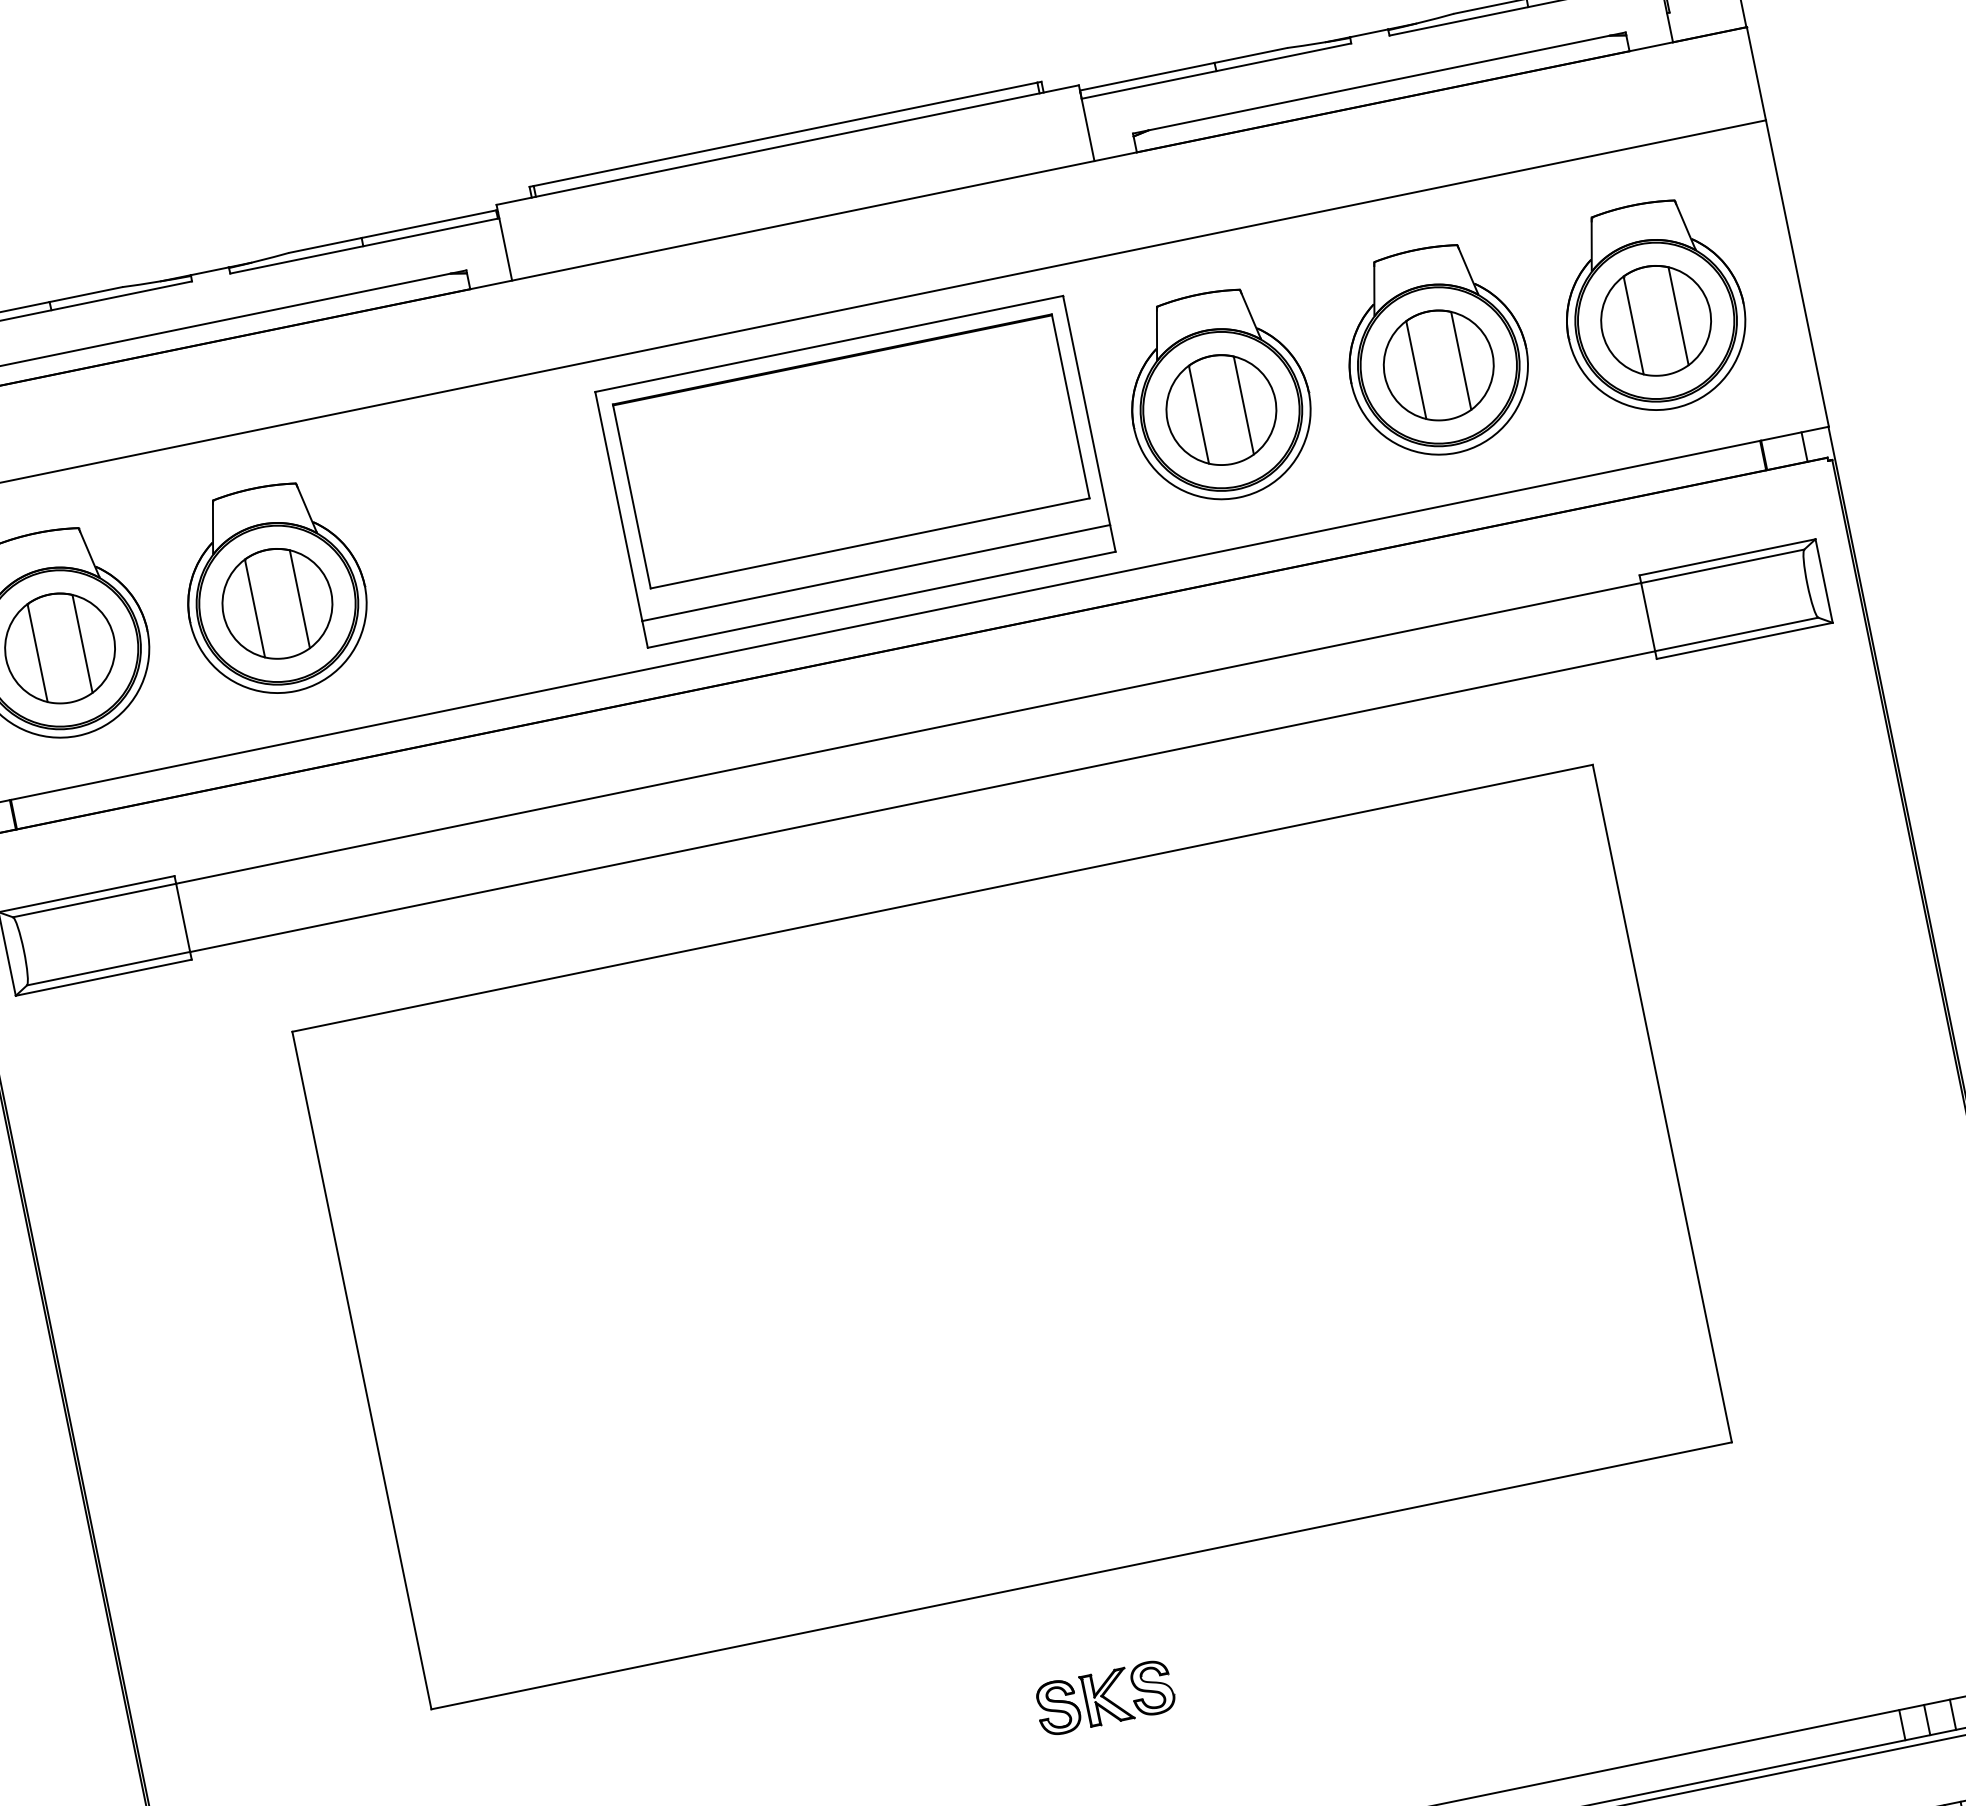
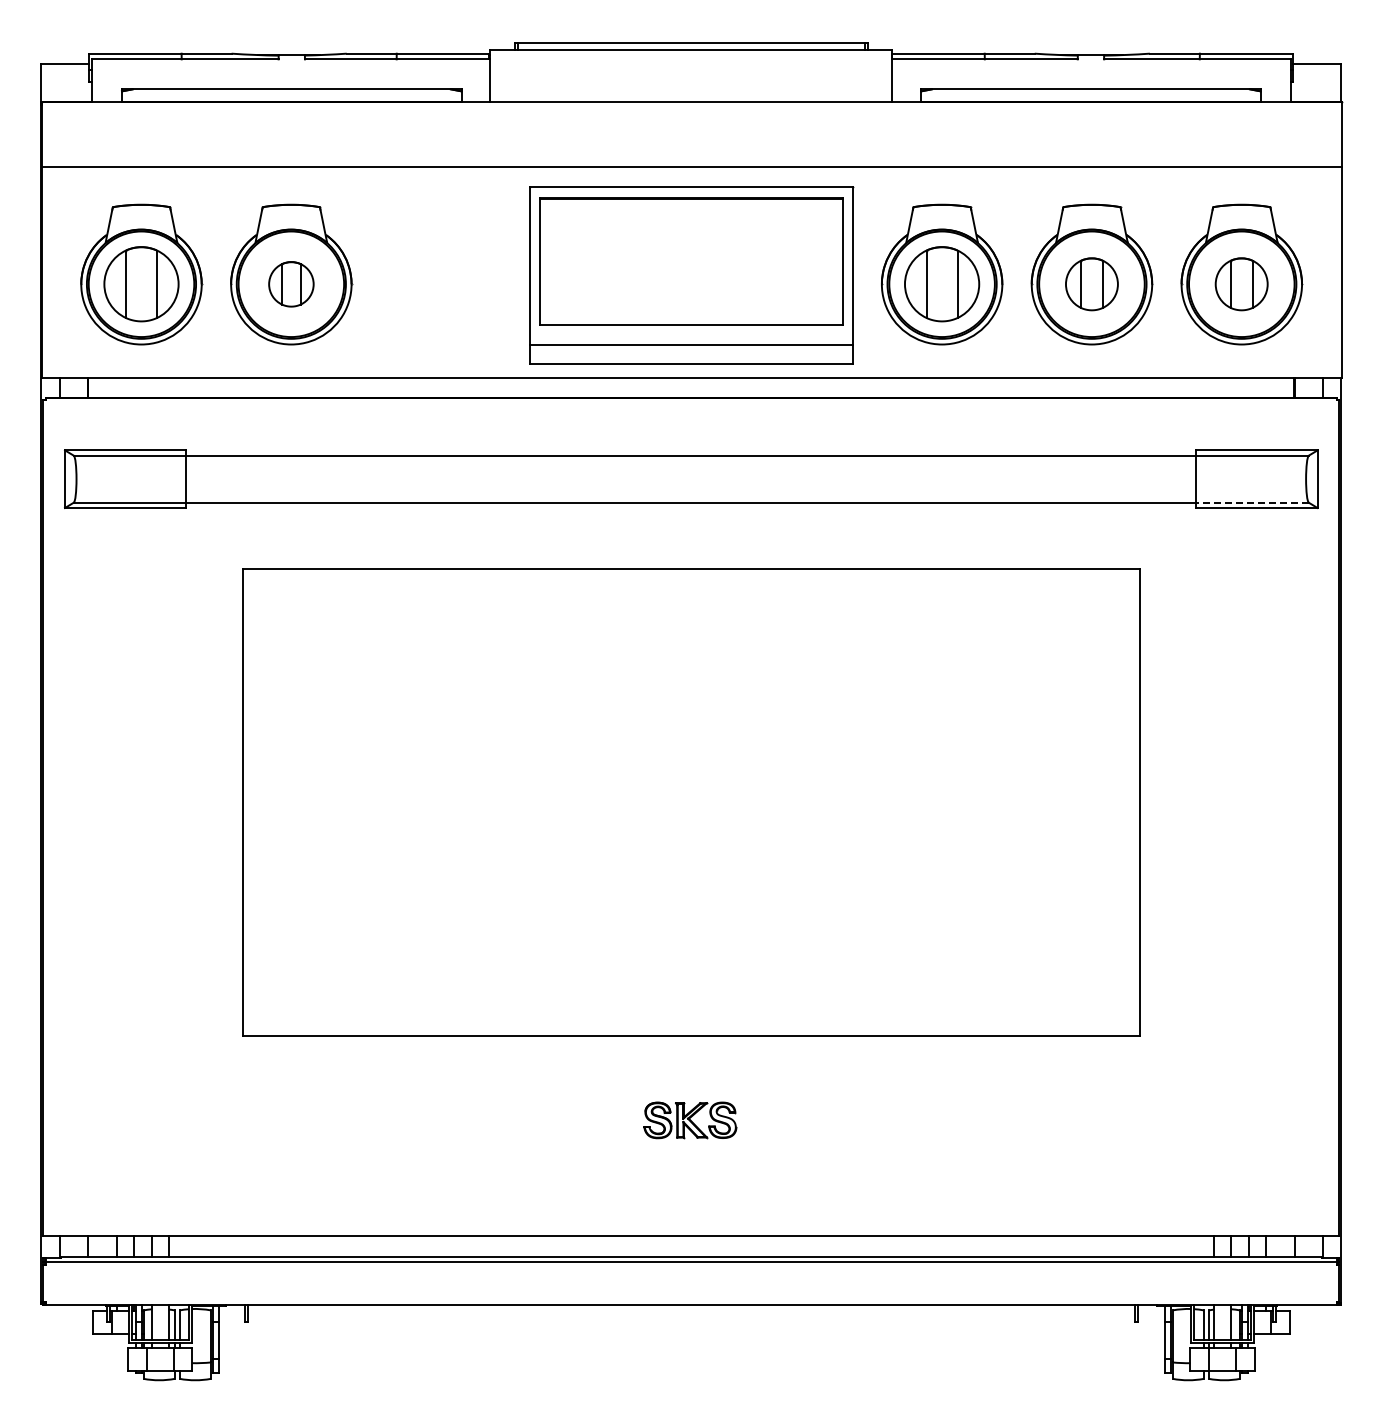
part: (1655, 321) -> (1241, 284), size x0.7
part: (1438, 365) -> (1091, 284), size x0.7
part: (277, 604) -> (291, 284), size x0.6
line: (1736, 634) -> (1252, 502), solid -> dashed

